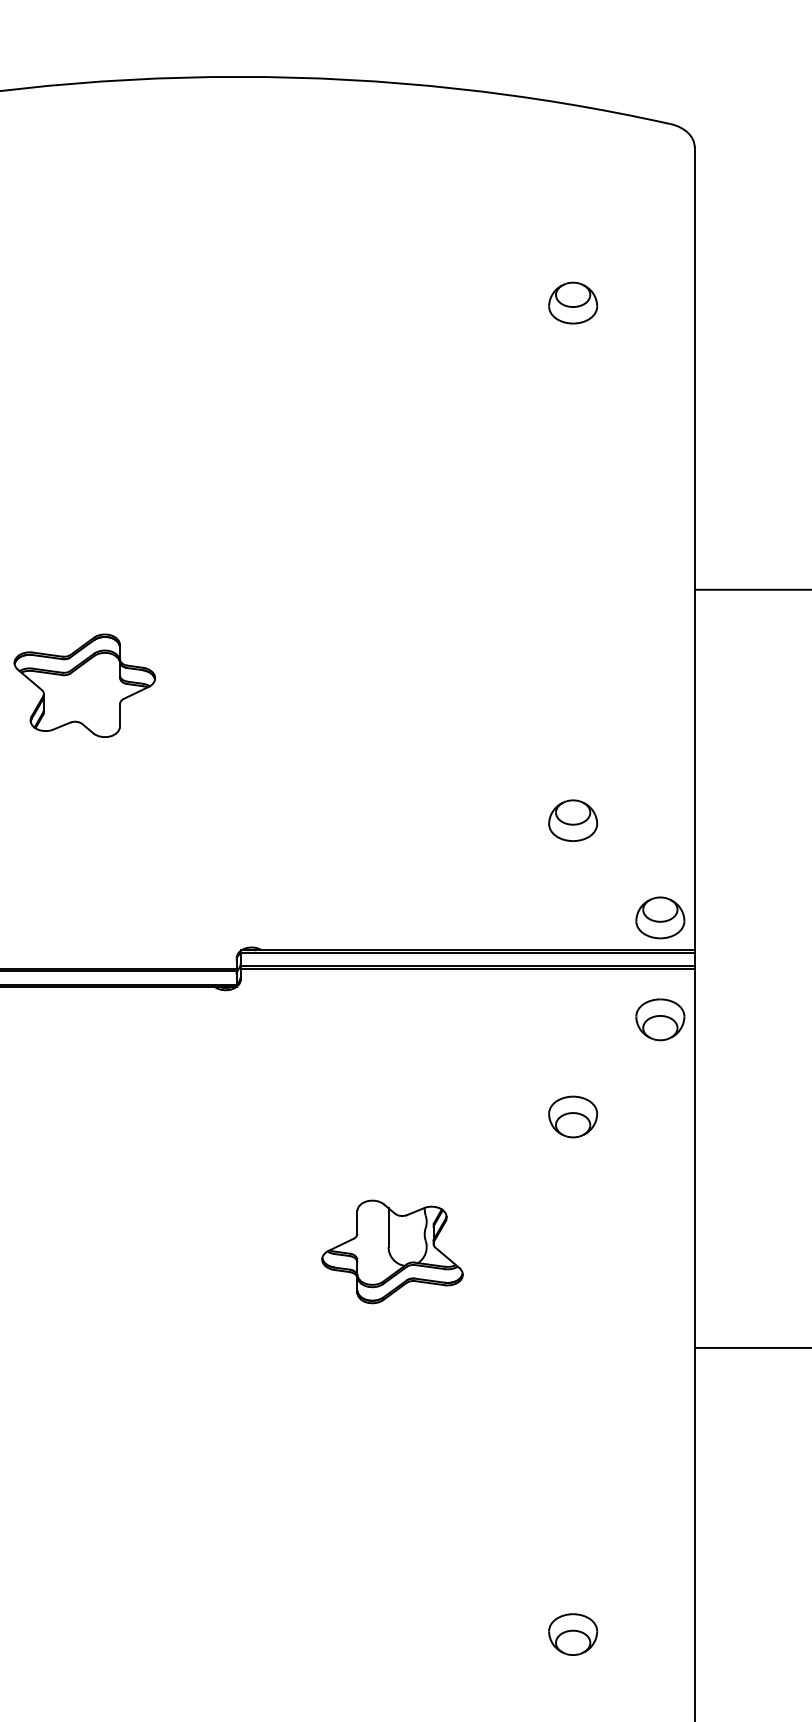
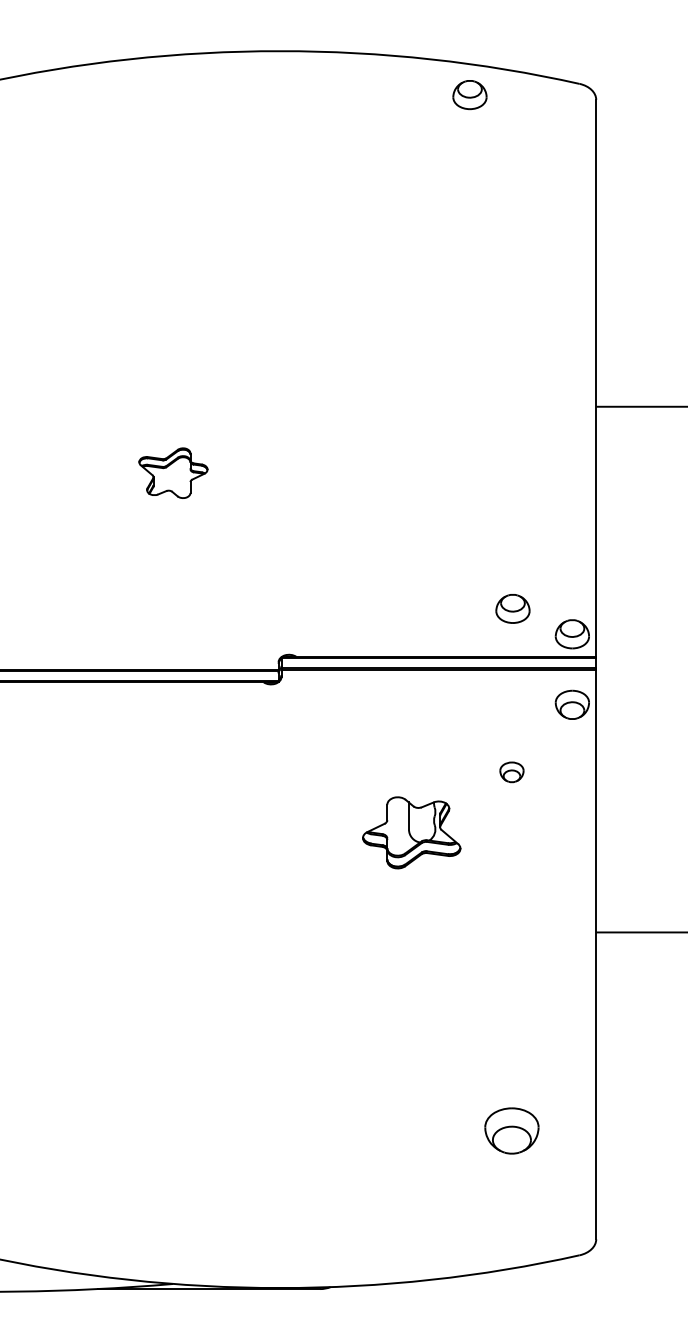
part: (572, 303) -> (469, 95), moved
part: (84, 684) -> (173, 472), size x0.7
part: (572, 820) -> (512, 608), moved
part: (572, 1117) -> (511, 772), size x0.7
part: (392, 1251) -> (411, 832), moved
part: (572, 1635) -> (511, 1131), size x1.6

